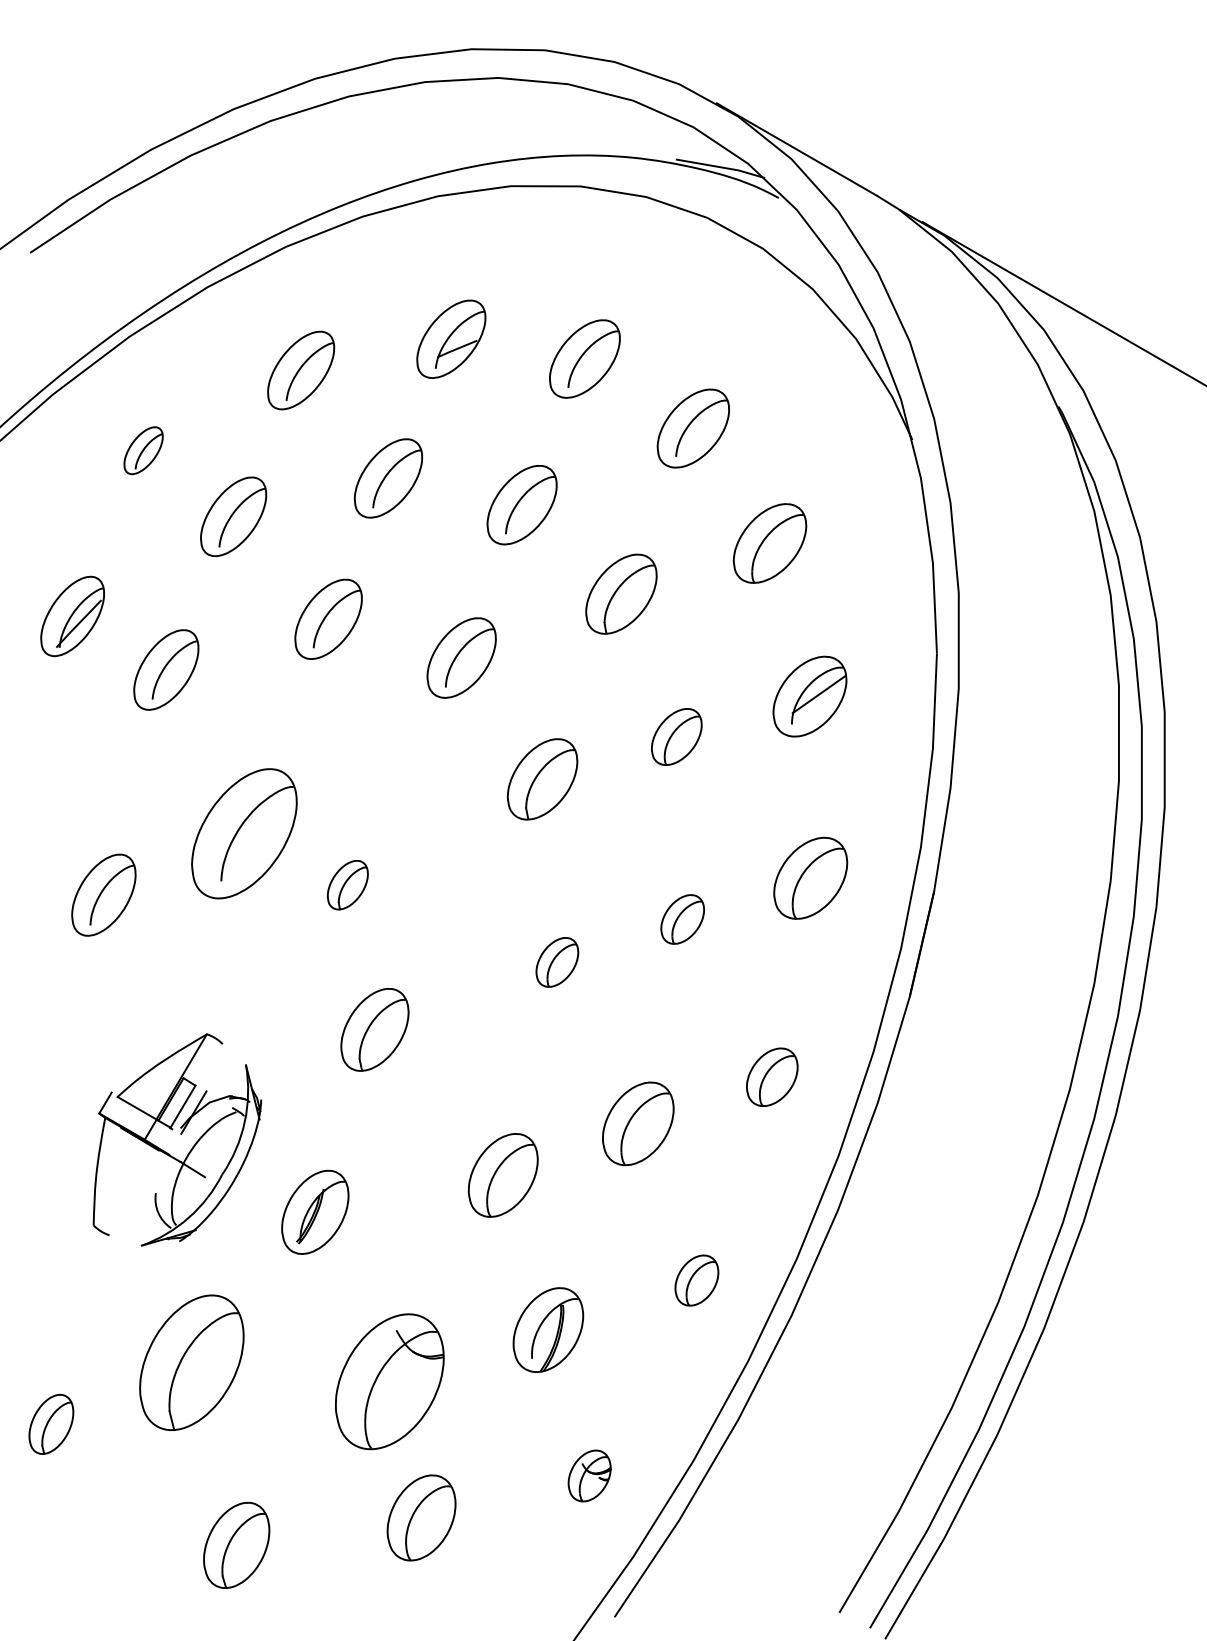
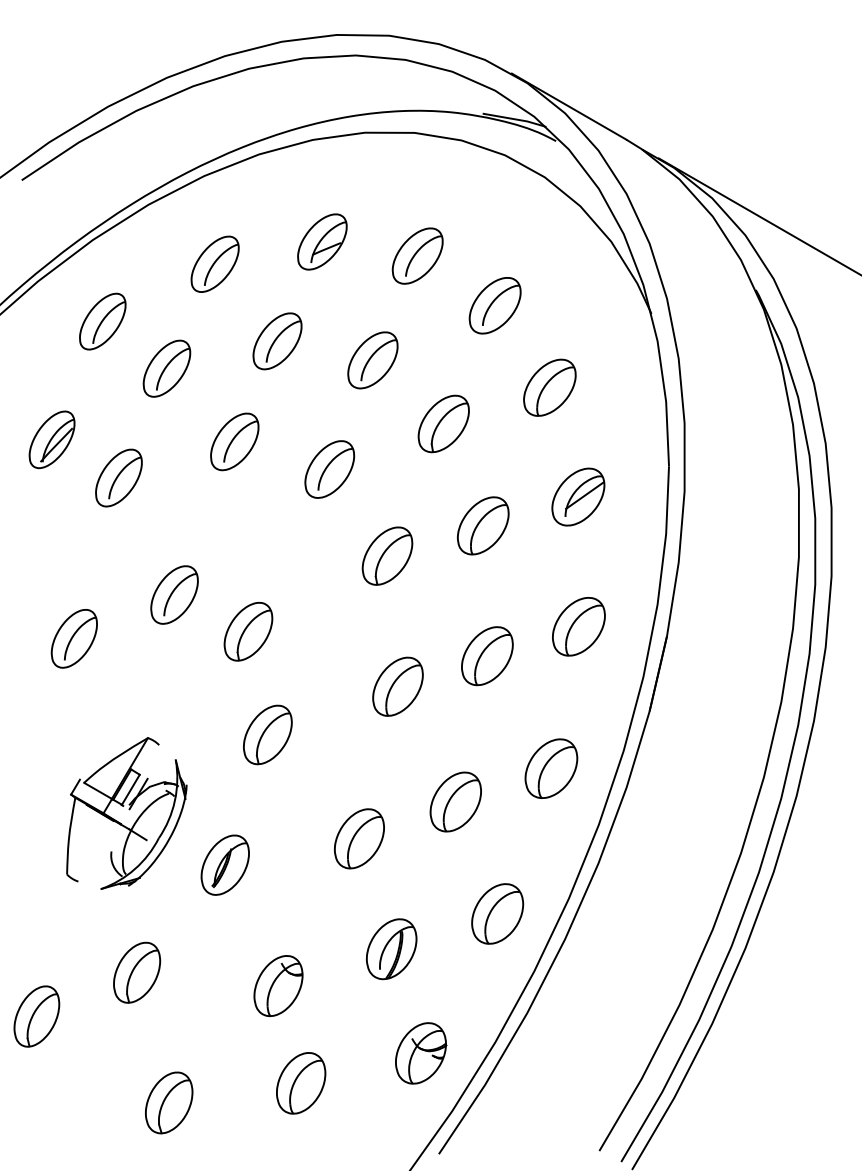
part: (143, 450) -> (102, 321), size x1.67
part: (676, 736) -> (483, 525), size x1.43
part: (243, 833) -> (174, 594), size x0.62
part: (347, 884) -> (248, 631), size x1.67
part: (682, 919) -> (487, 656), size x1.67
part: (557, 962) -> (398, 686), size x1.67
part: (772, 1077) -> (551, 768), size x1.43
part: (696, 1280) -> (497, 913), size x1.67
part: (191, 1363) -> (136, 973), size x0.62
part: (389, 1381) -> (278, 985), size x0.62
part: (51, 1424) -> (36, 1016), size x1.43
part: (589, 1475) -> (421, 1053), size x1.67

